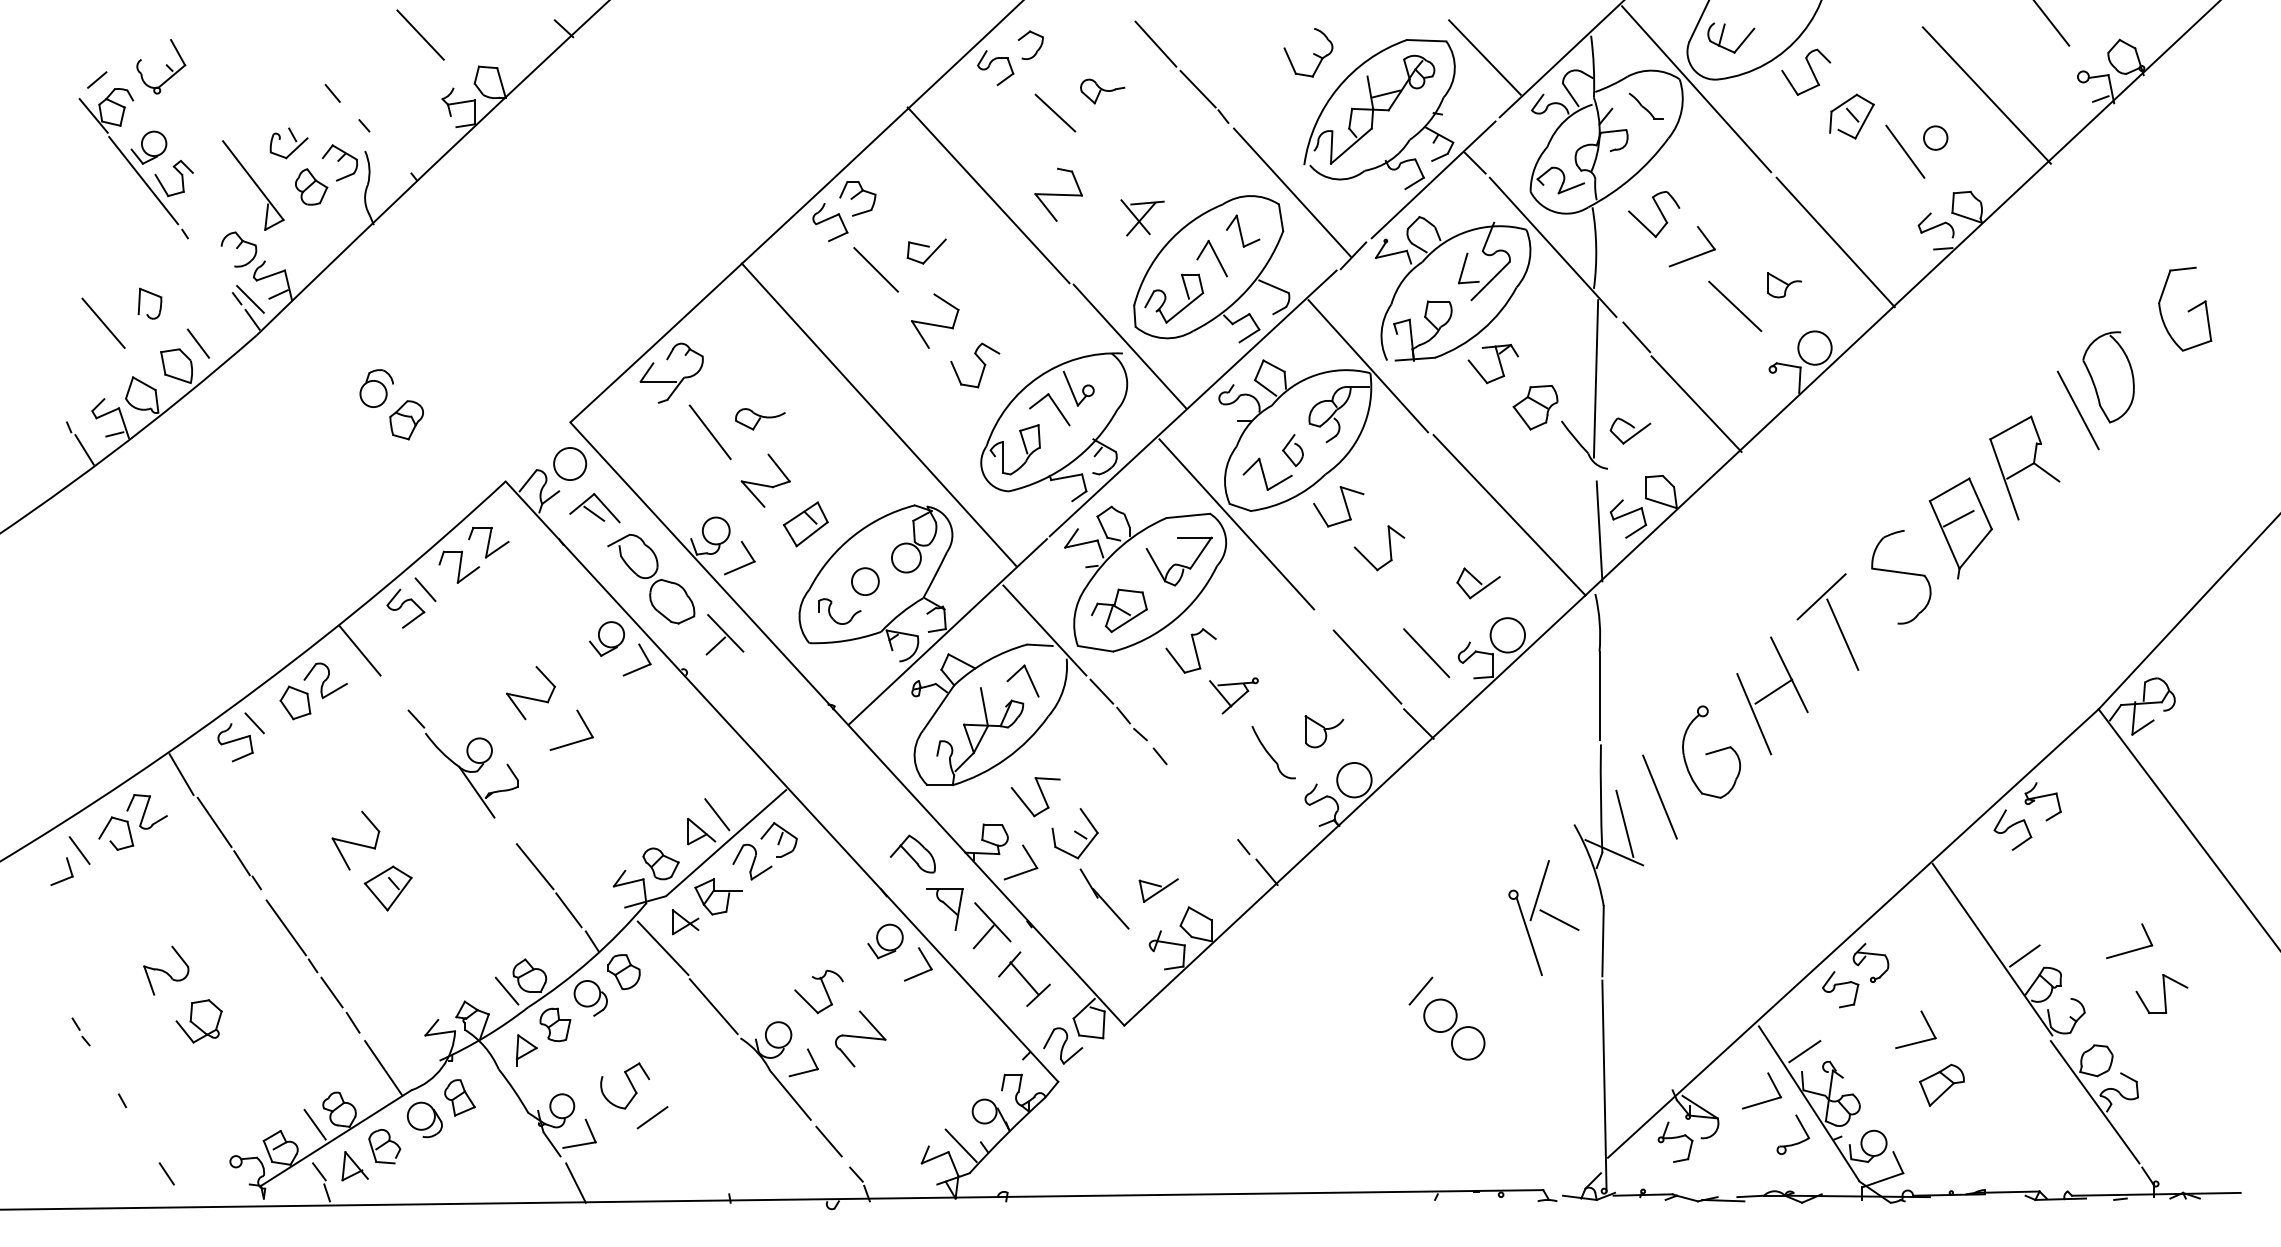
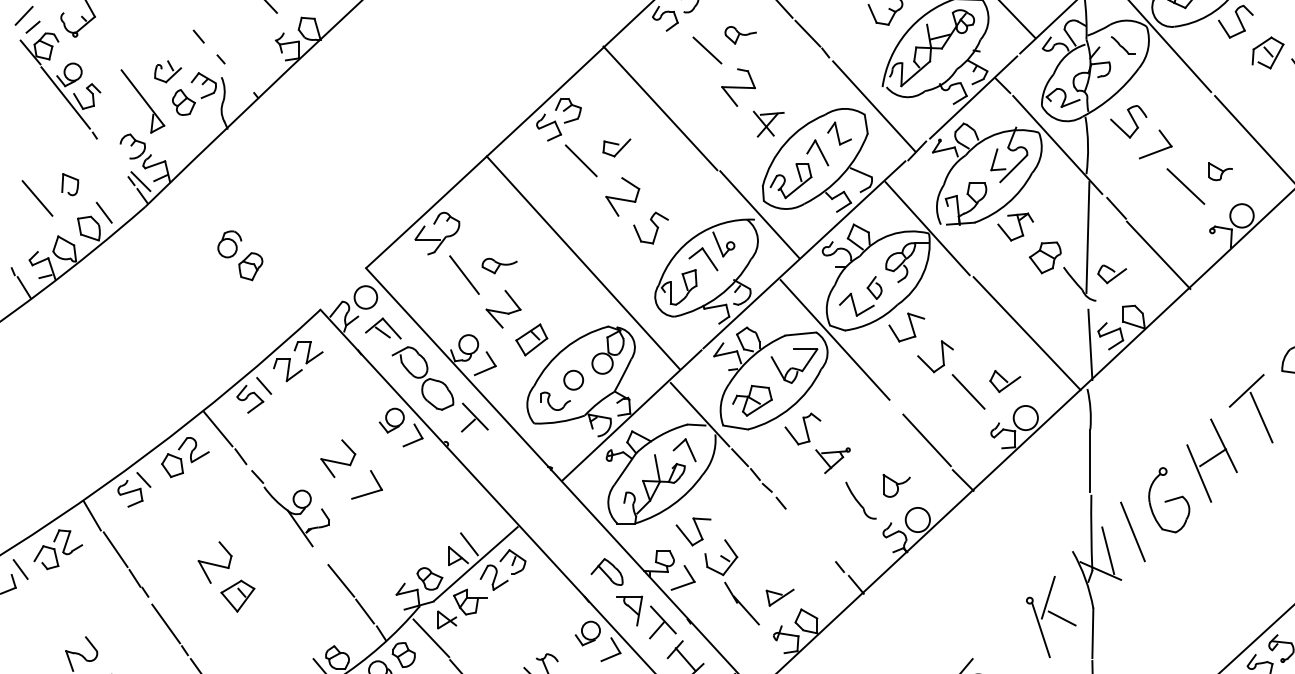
line: (84, 63) -> (24, 15), added
part: (1058, 194) -> (738, 87), moved
line: (1426, 653) -> (968, 392), moved
line: (392, 689) -> (240, 456), added

